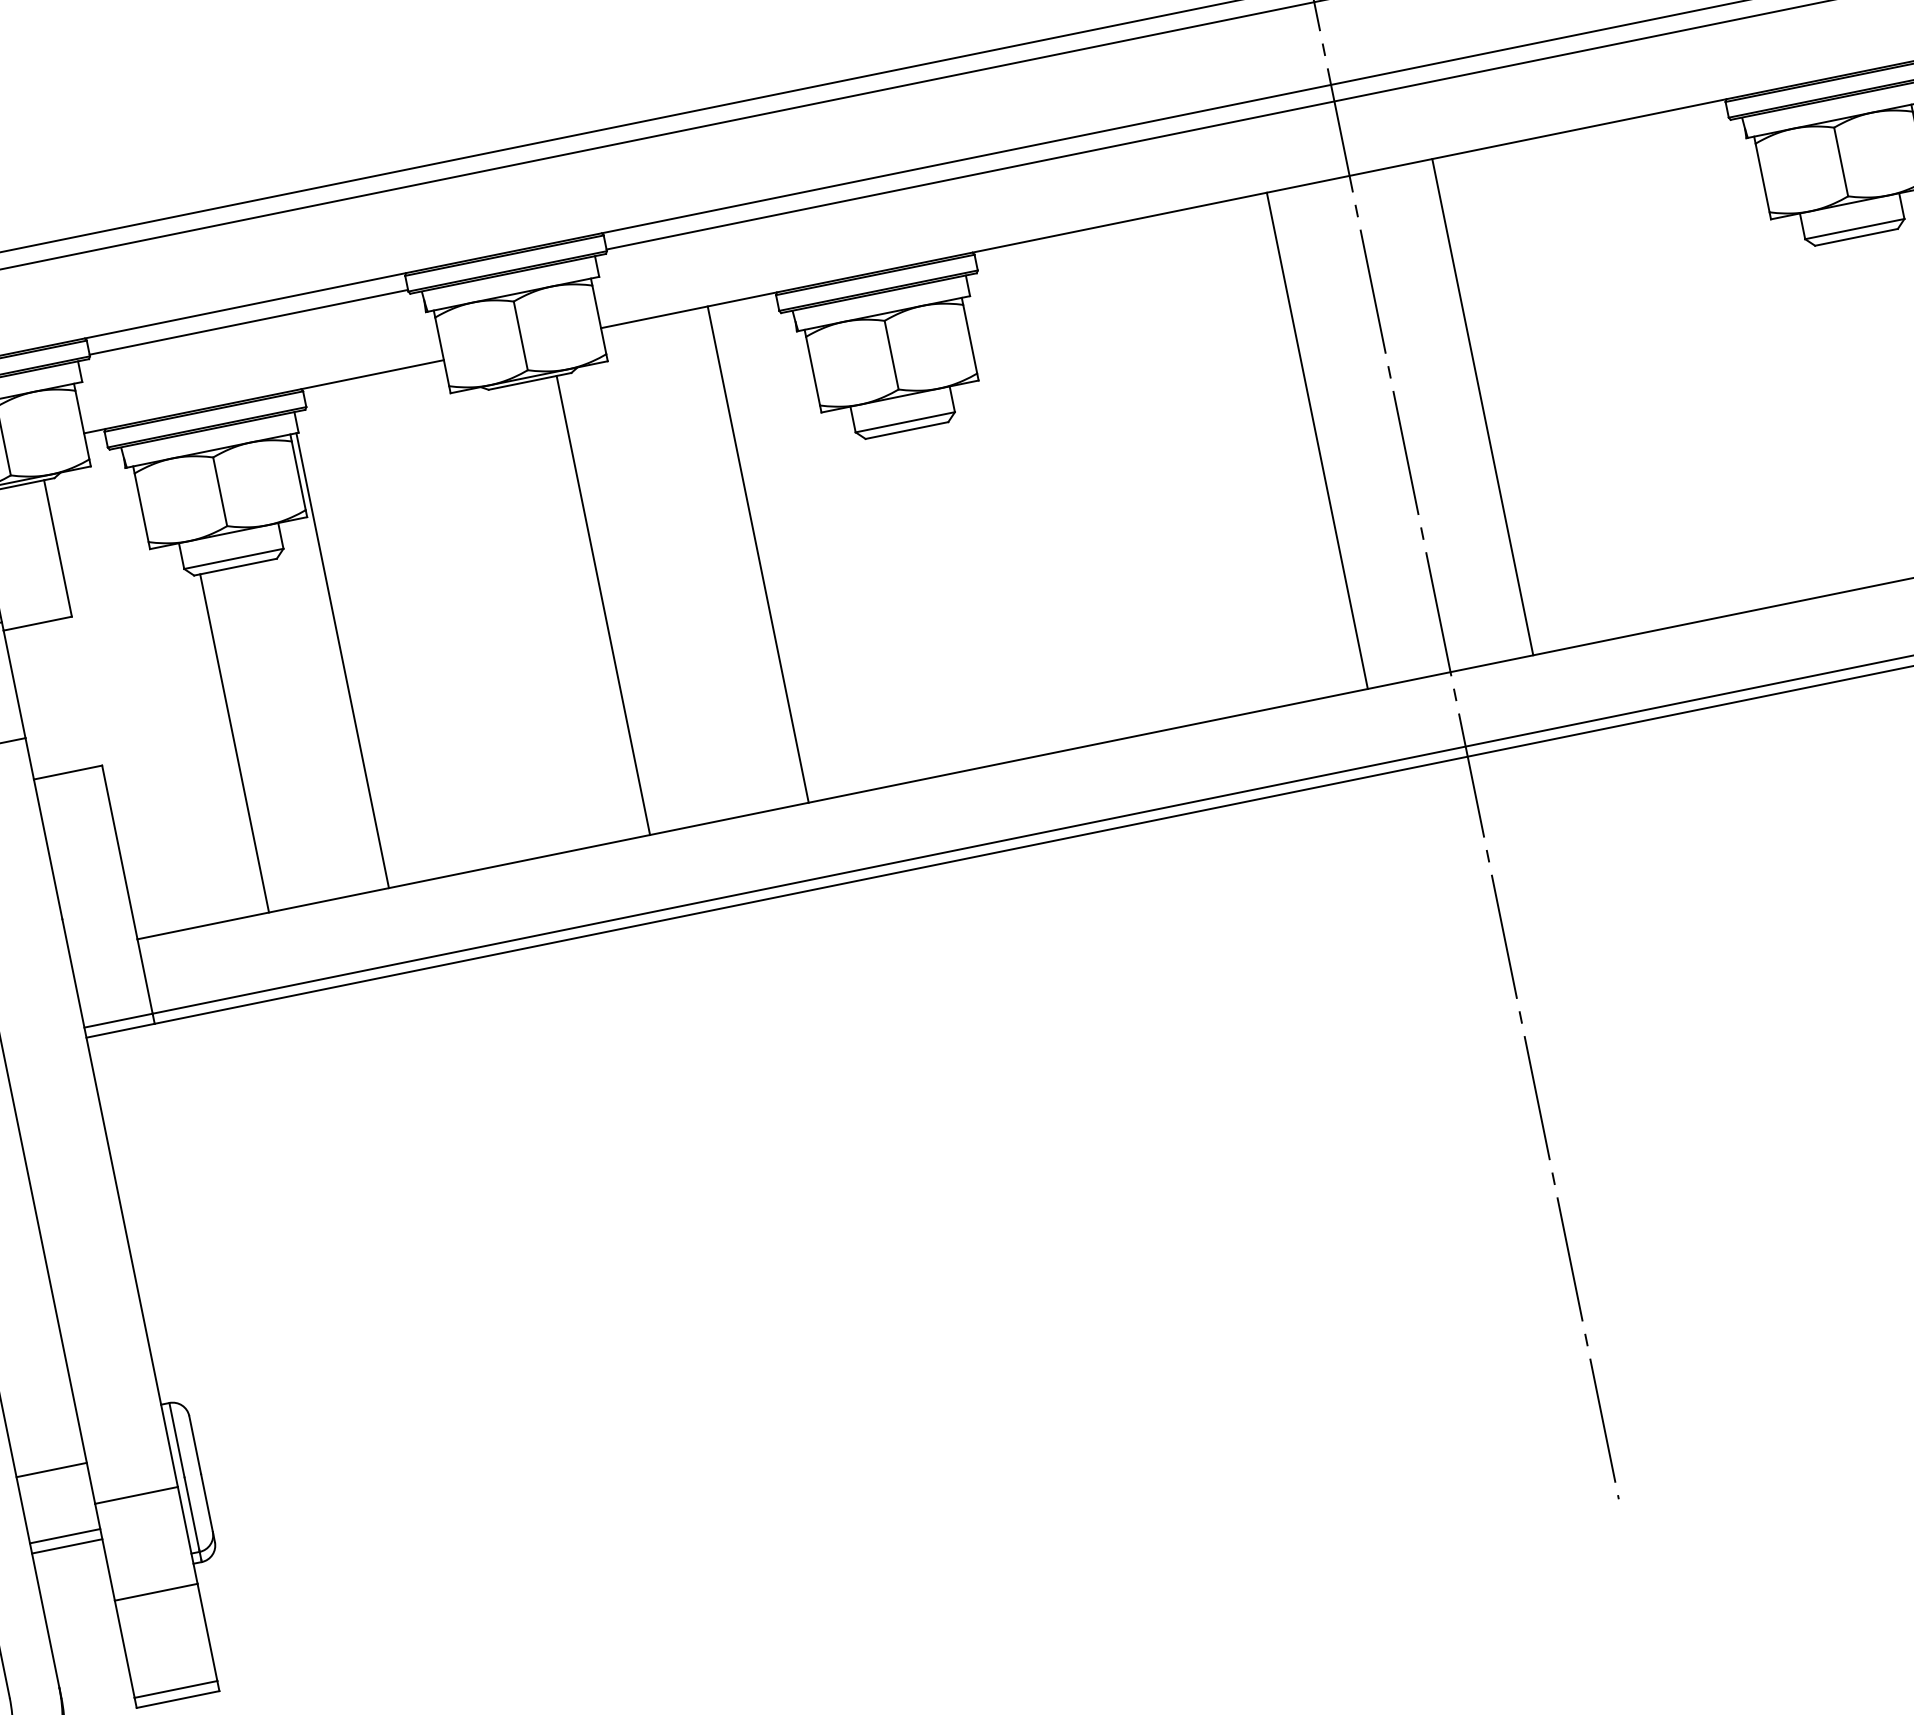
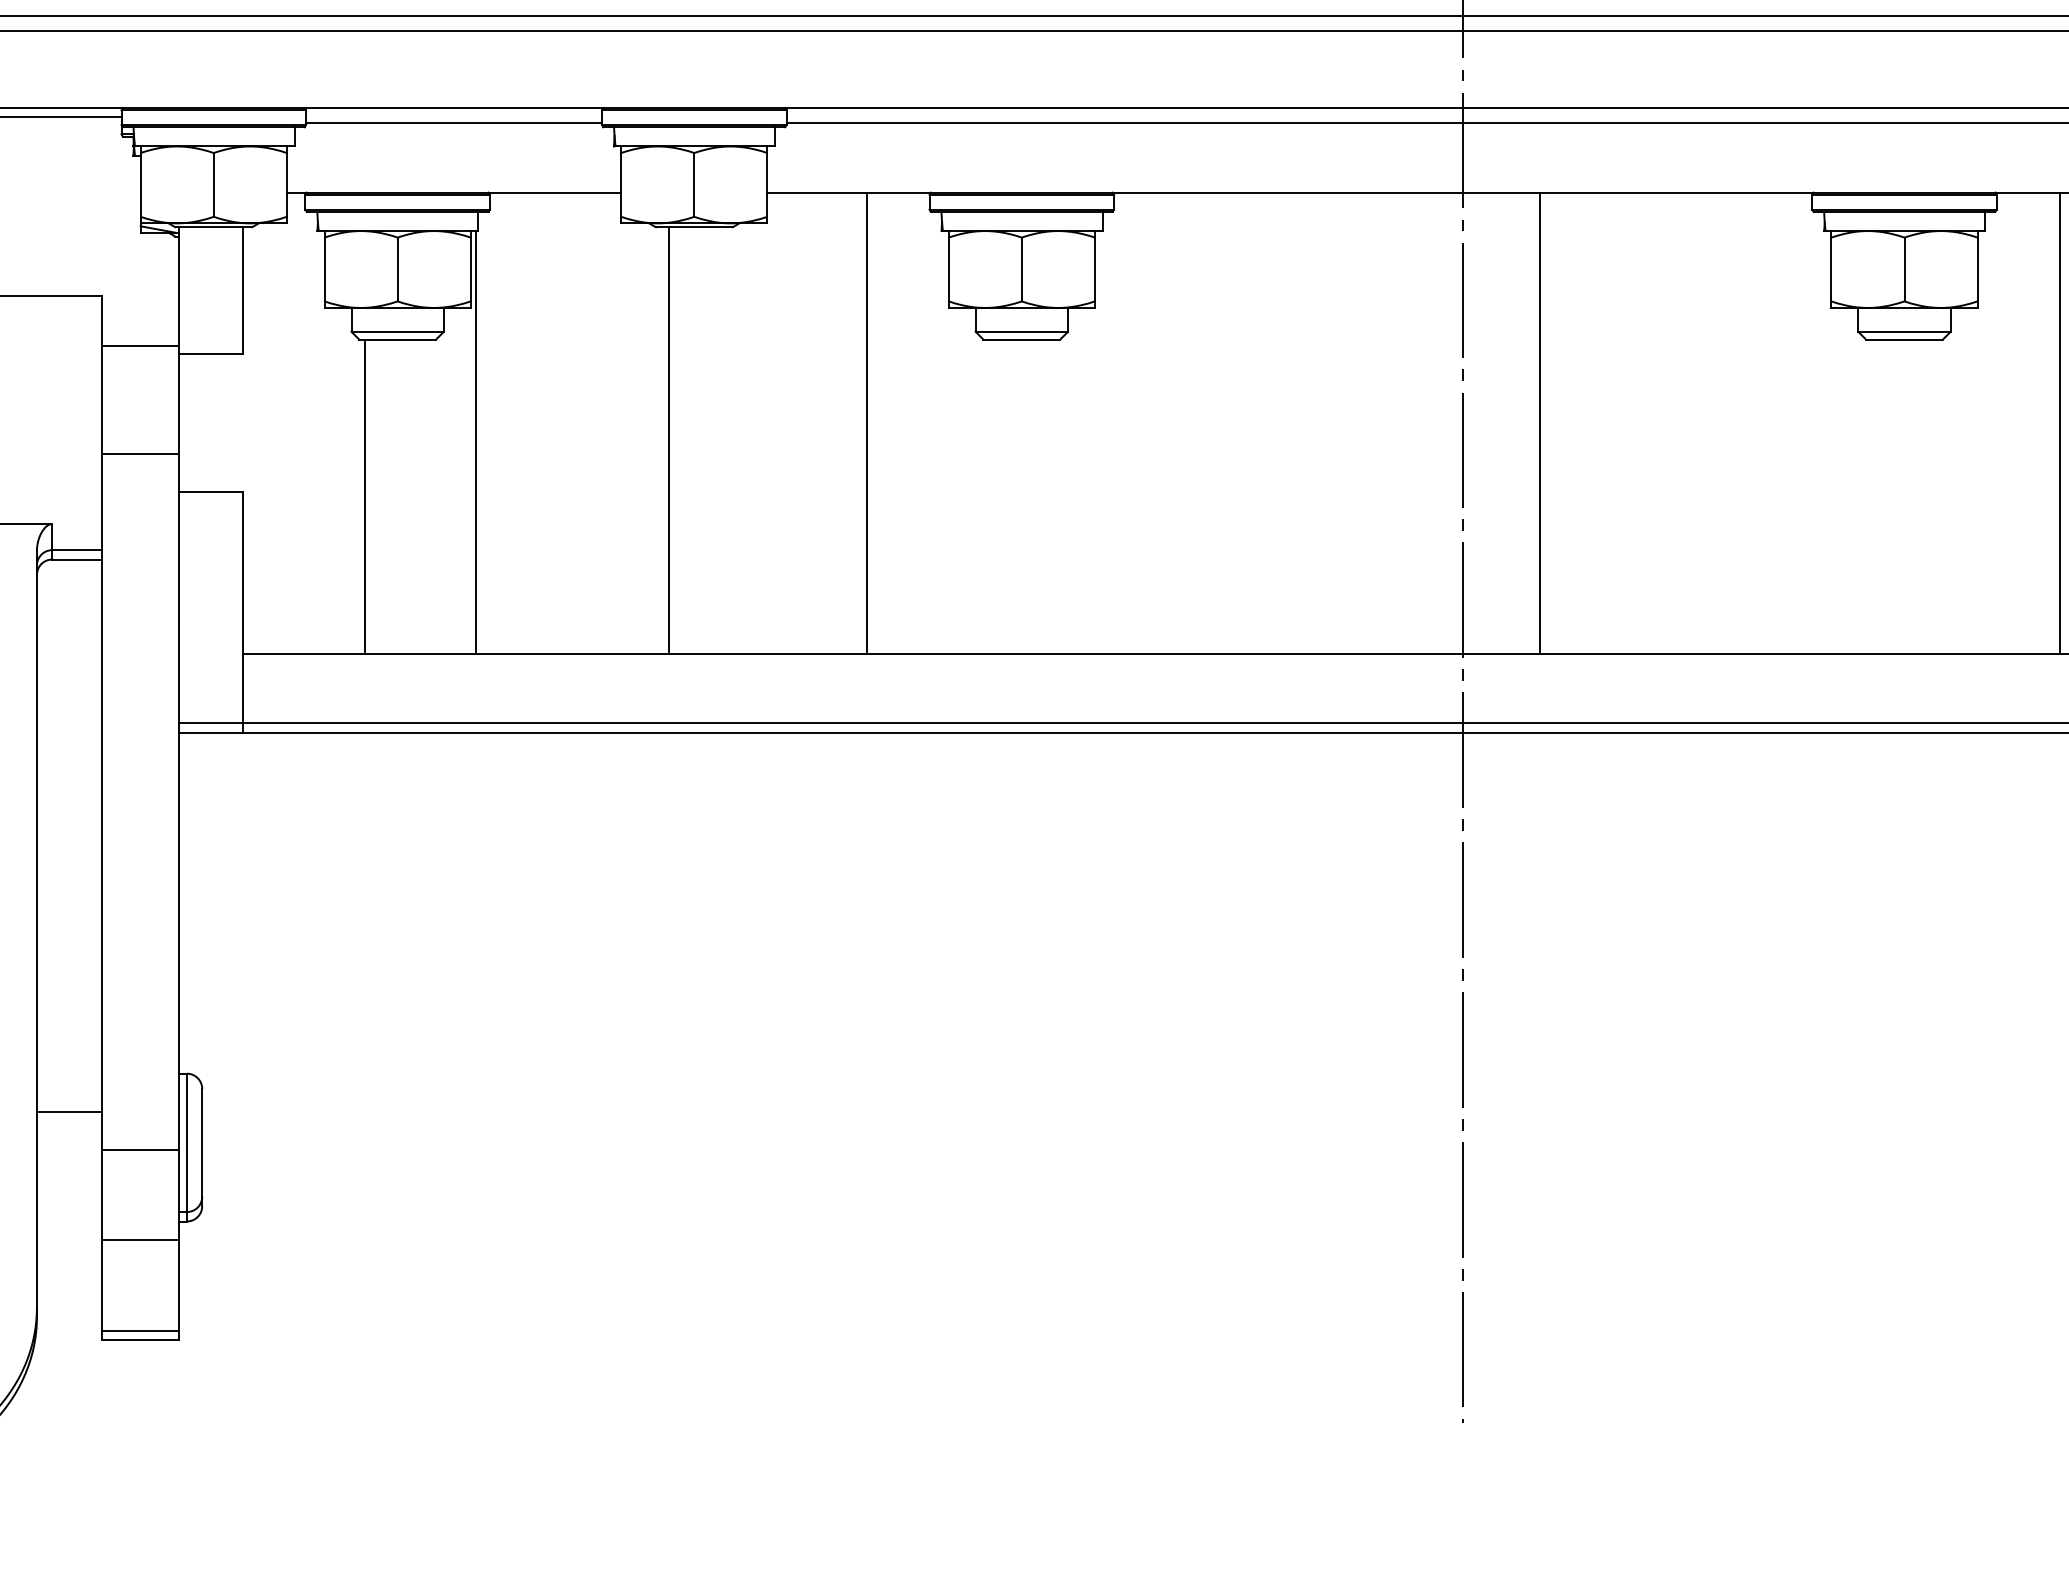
line: (1317, 439) -> (1386, 422), removed
line: (603, 605) -> (669, 440), moved
line: (65, 1536) -> (69, 1173), removed
line: (67, 1546) -> (69, 1183), removed

